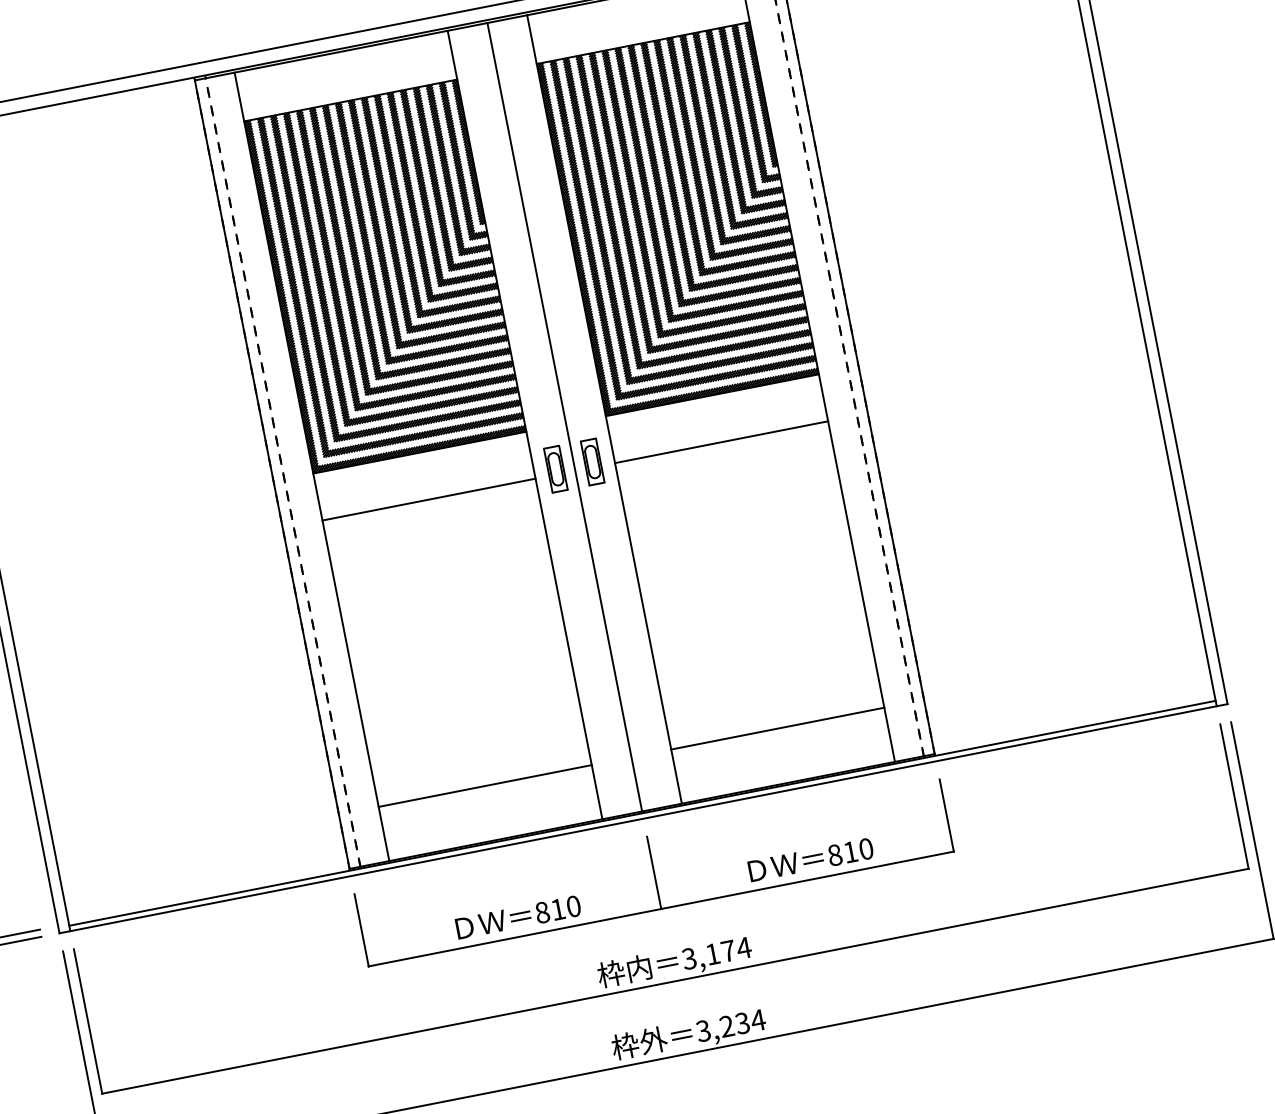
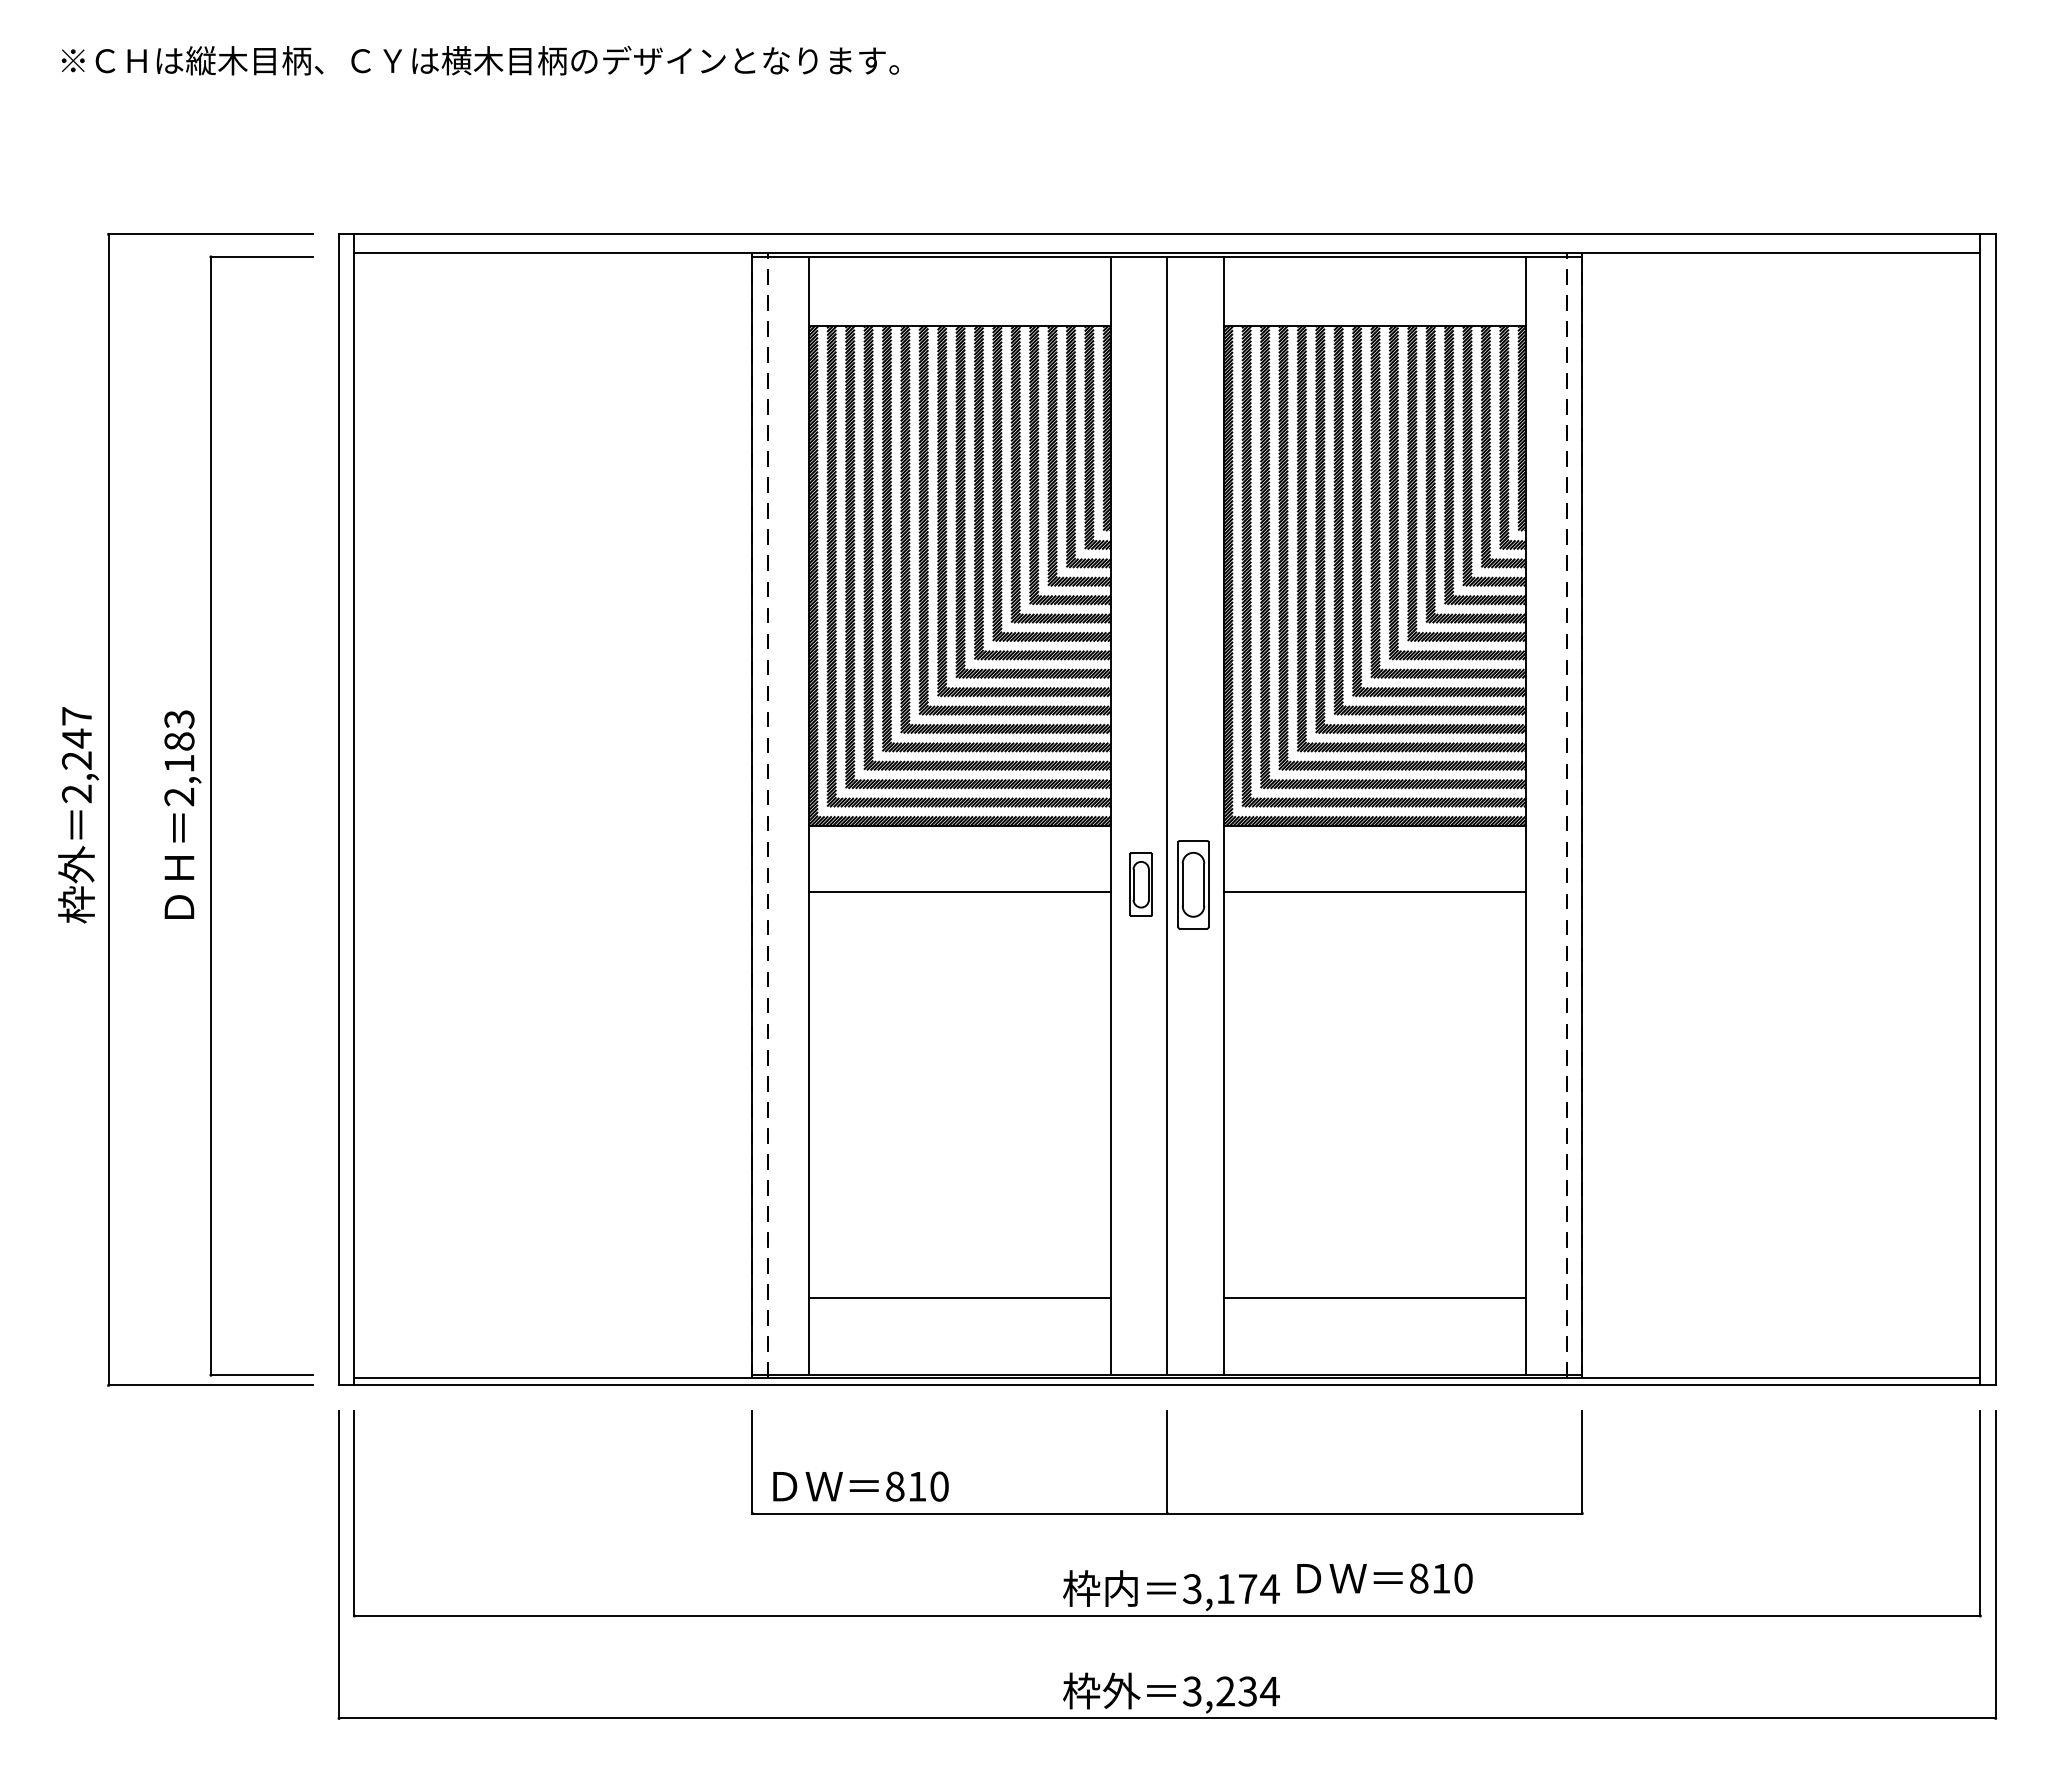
part: (592, 461) -> (1193, 884), size x1.4
text: (810, 859) -> (1384, 1578), moved
text: (518, 917) -> (860, 1486), moved

